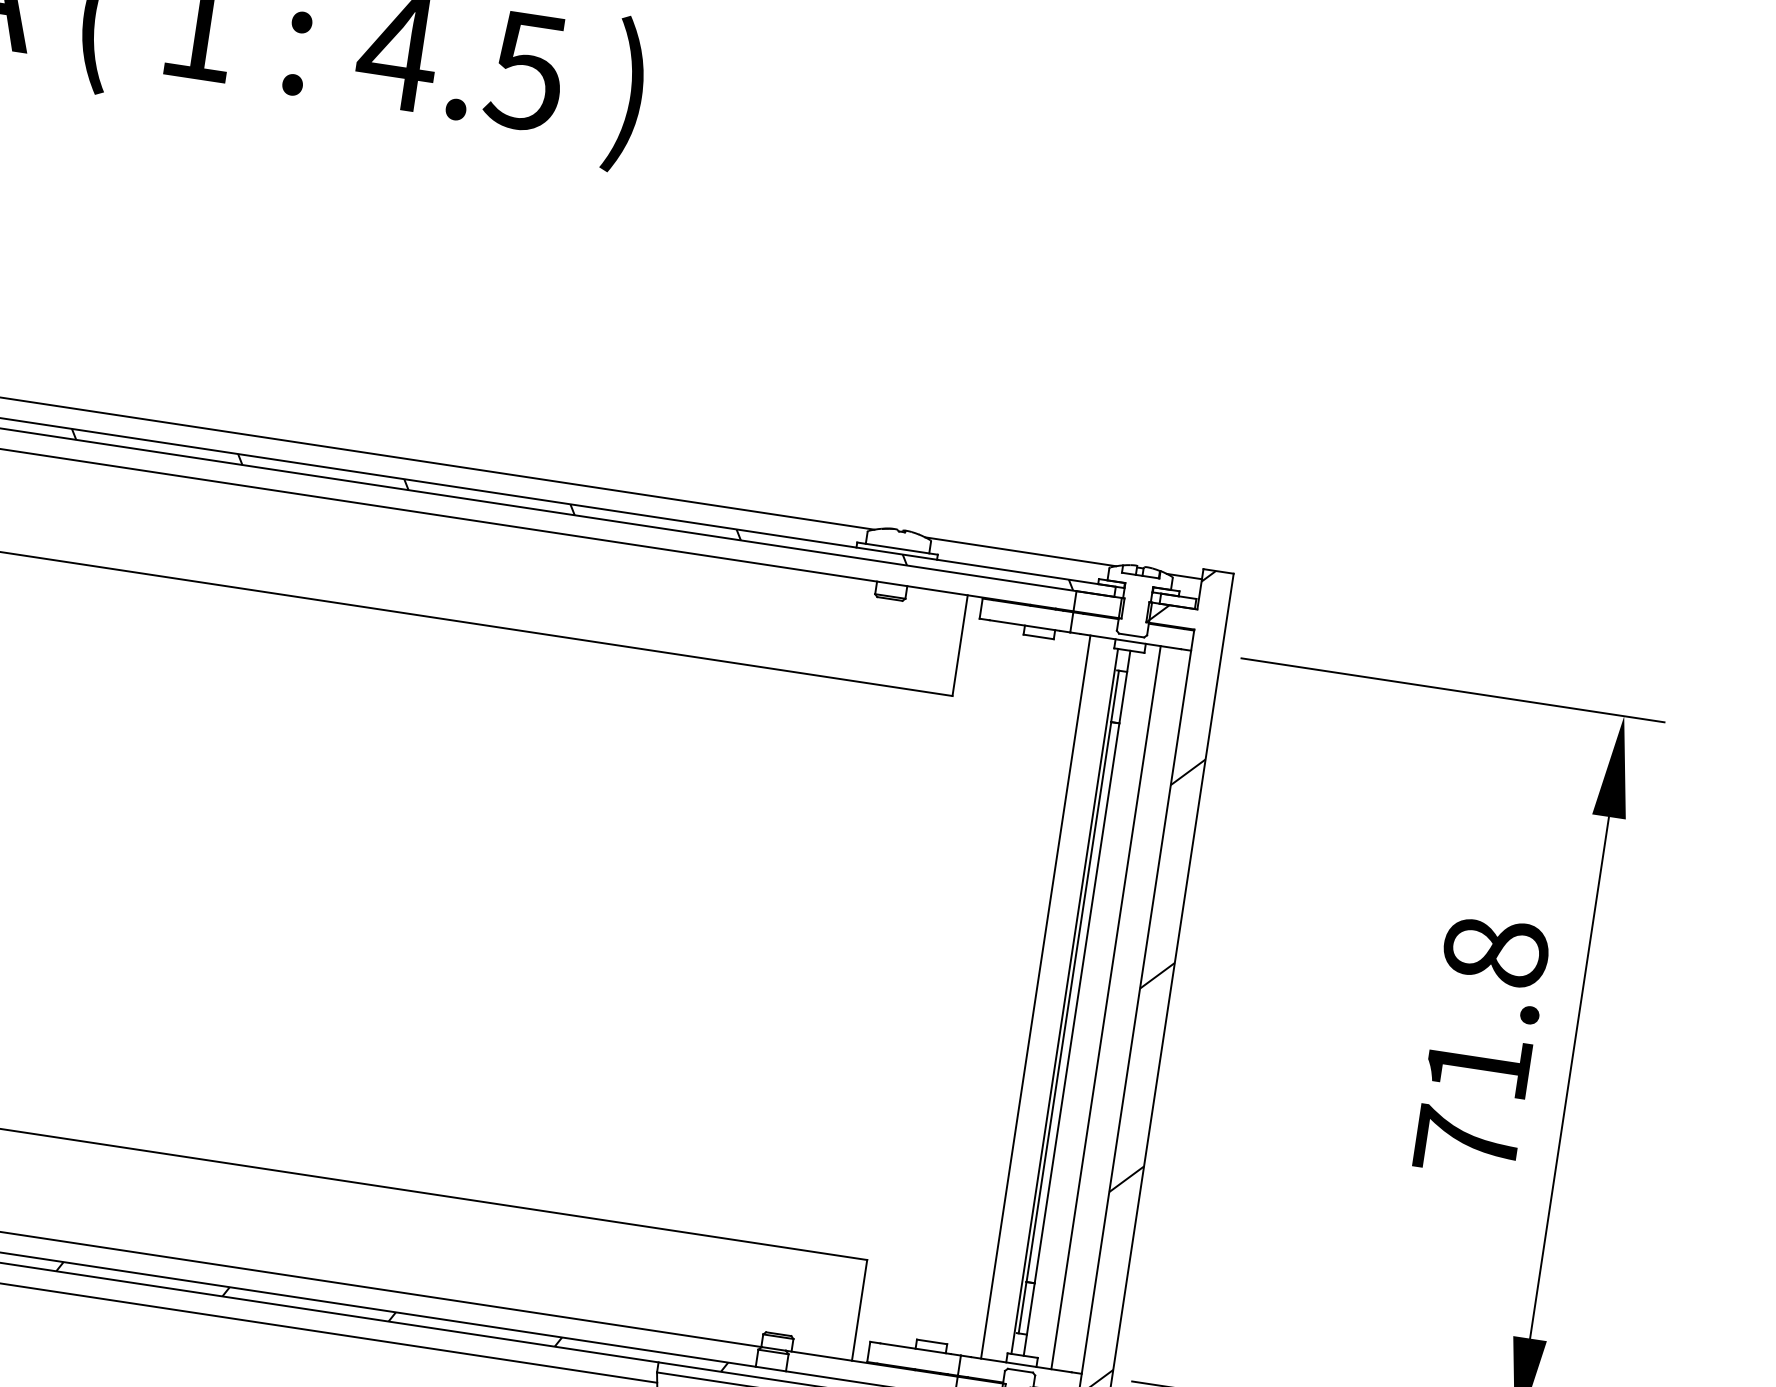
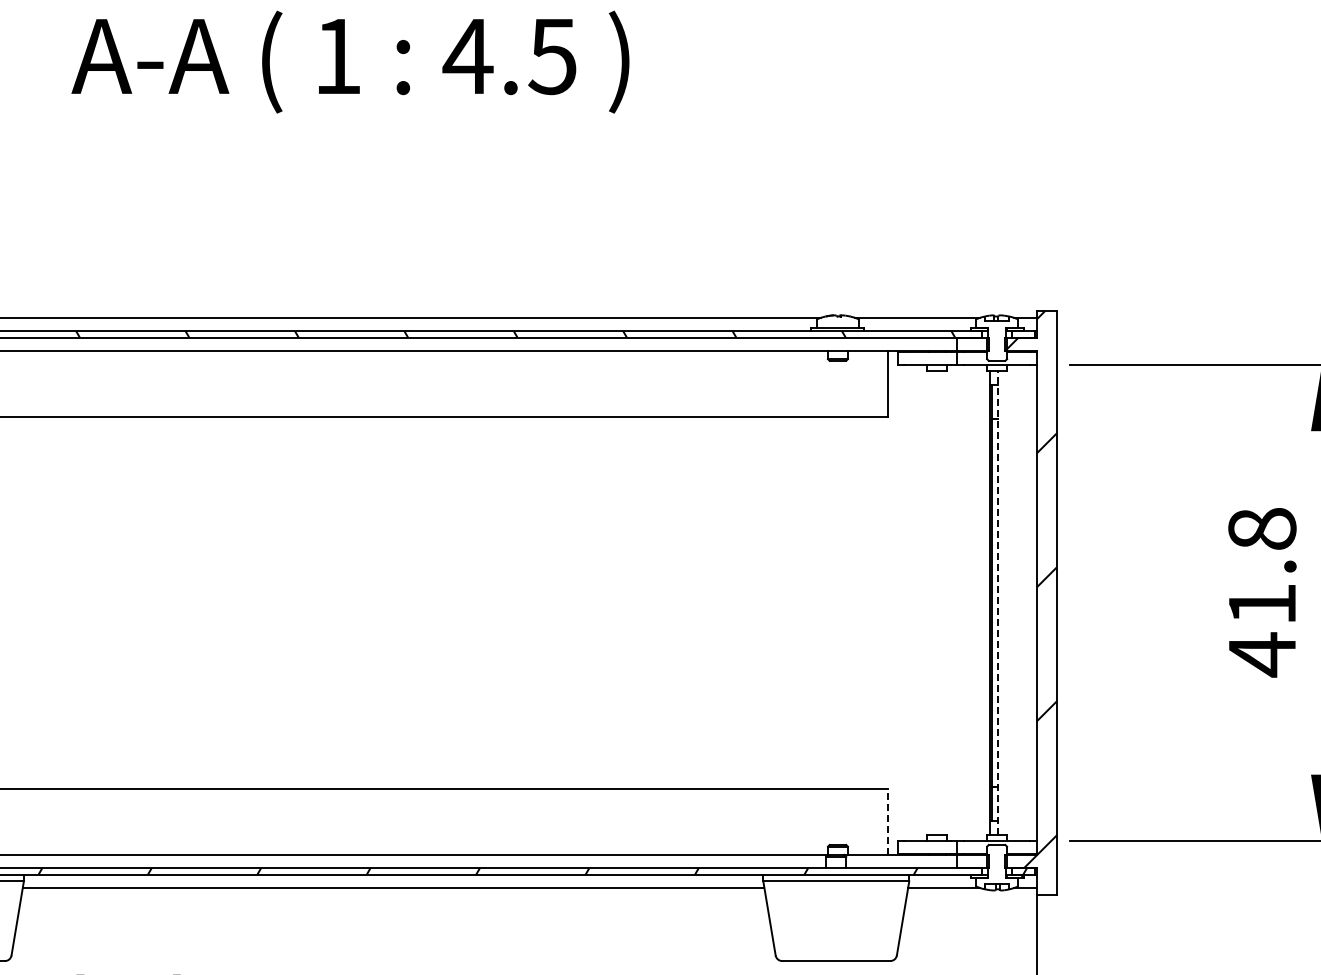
line: (1035, 996) -> (970, 602), removed
line: (1076, 1002) -> (997, 602), solid -> dashed
line: (1105, 1006) -> (1016, 602), removed
text: (1467, 1142) -> (1262, 654), 71.8 -> 41.8
line: (859, 1309) -> (887, 821), solid -> dashed

